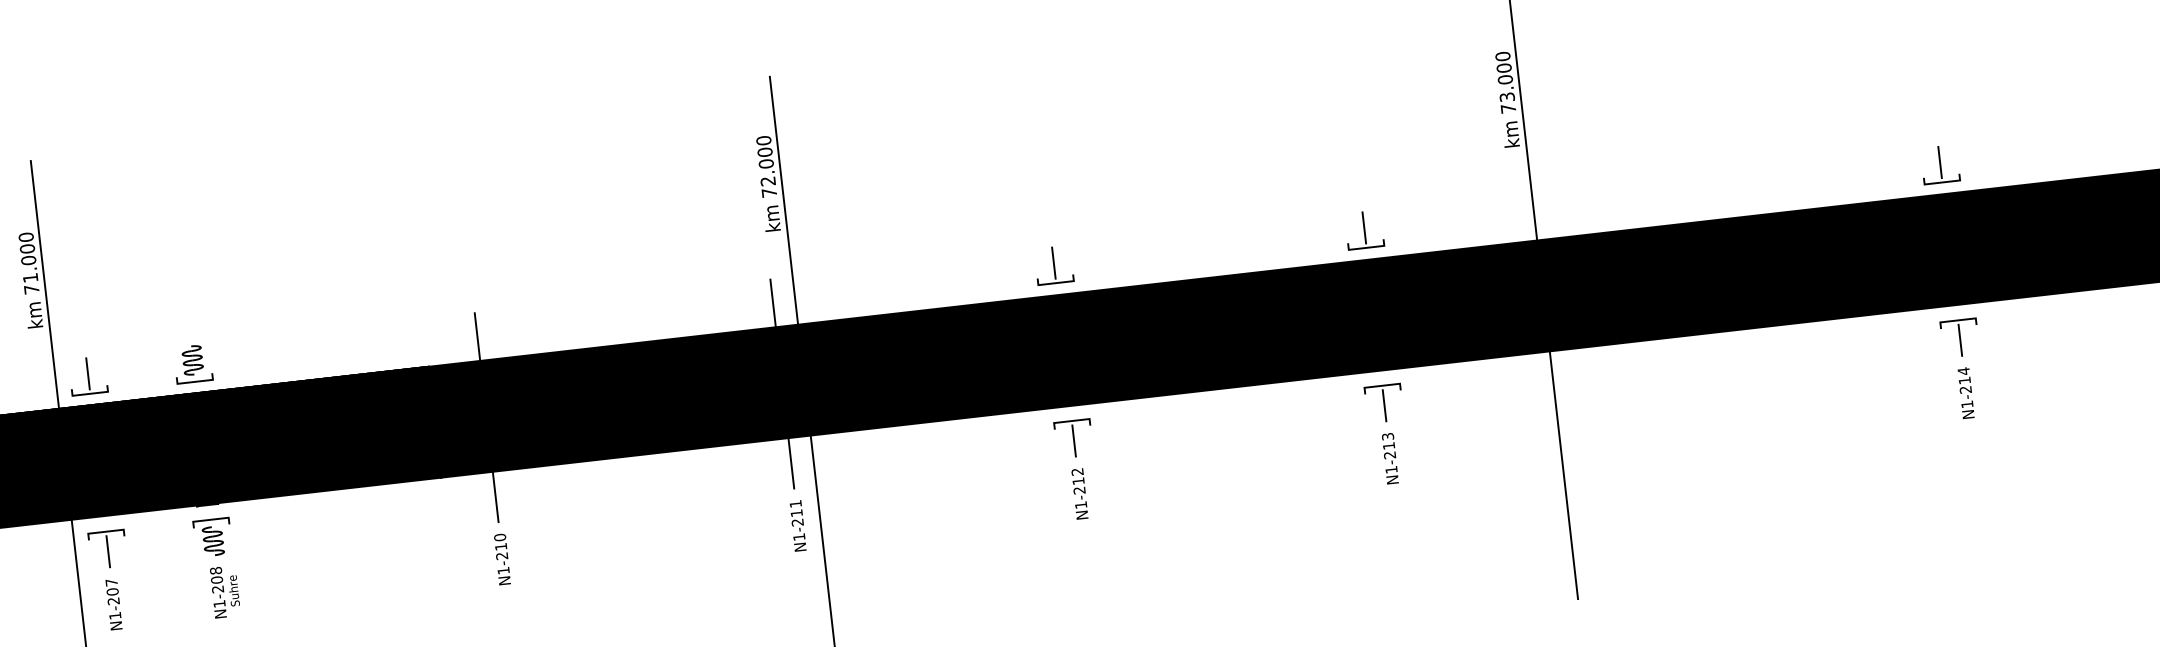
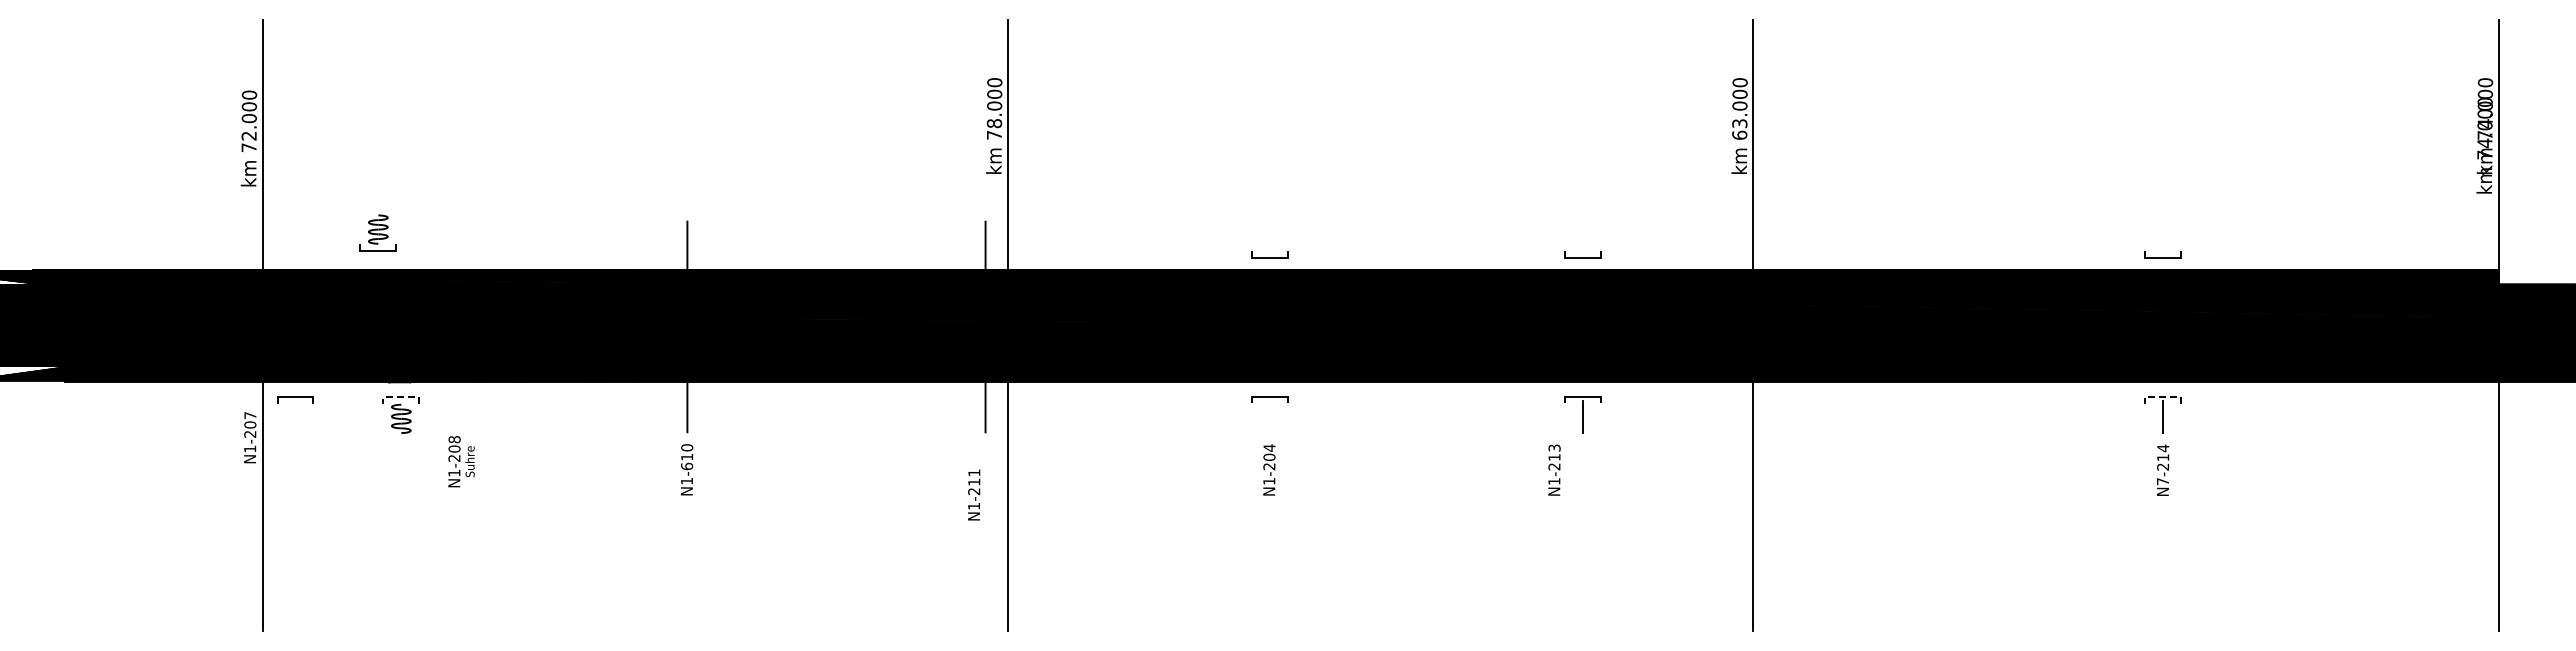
text: (1508, 108) -> (1739, 134), 73.000 -> 63.000
line: (1940, 162) -> (2163, 237), removed
text: (768, 181) -> (994, 123), 72.000 -> 78.000
line: (1364, 227) -> (1582, 237), removed
line: (1053, 263) -> (1269, 237), removed
text: (29, 278) -> (248, 136), 71.000 -> 72.000
line: (1958, 319) -> (2163, 396), solid -> dashed
part: (192, 363) -> (377, 232), moved
part: (88, 375) -> (295, 239), removed
text: (1966, 404) -> (2162, 481), N1-214 -> N7-214
line: (1073, 440) -> (1269, 416), removed
text: (1390, 457) -> (1554, 469), moved
text: (1078, 476) -> (1269, 452), N1-212 -> N1-204
line: (211, 519) -> (401, 397), solid -> dashed
text: (798, 525) -> (974, 494), moved
line: (108, 551) -> (295, 417), removed
text: (502, 556) -> (687, 466), N1-210 -> N1-610
text: (225, 591) -> (461, 461), moved
text: (114, 604) -> (250, 437), moved

